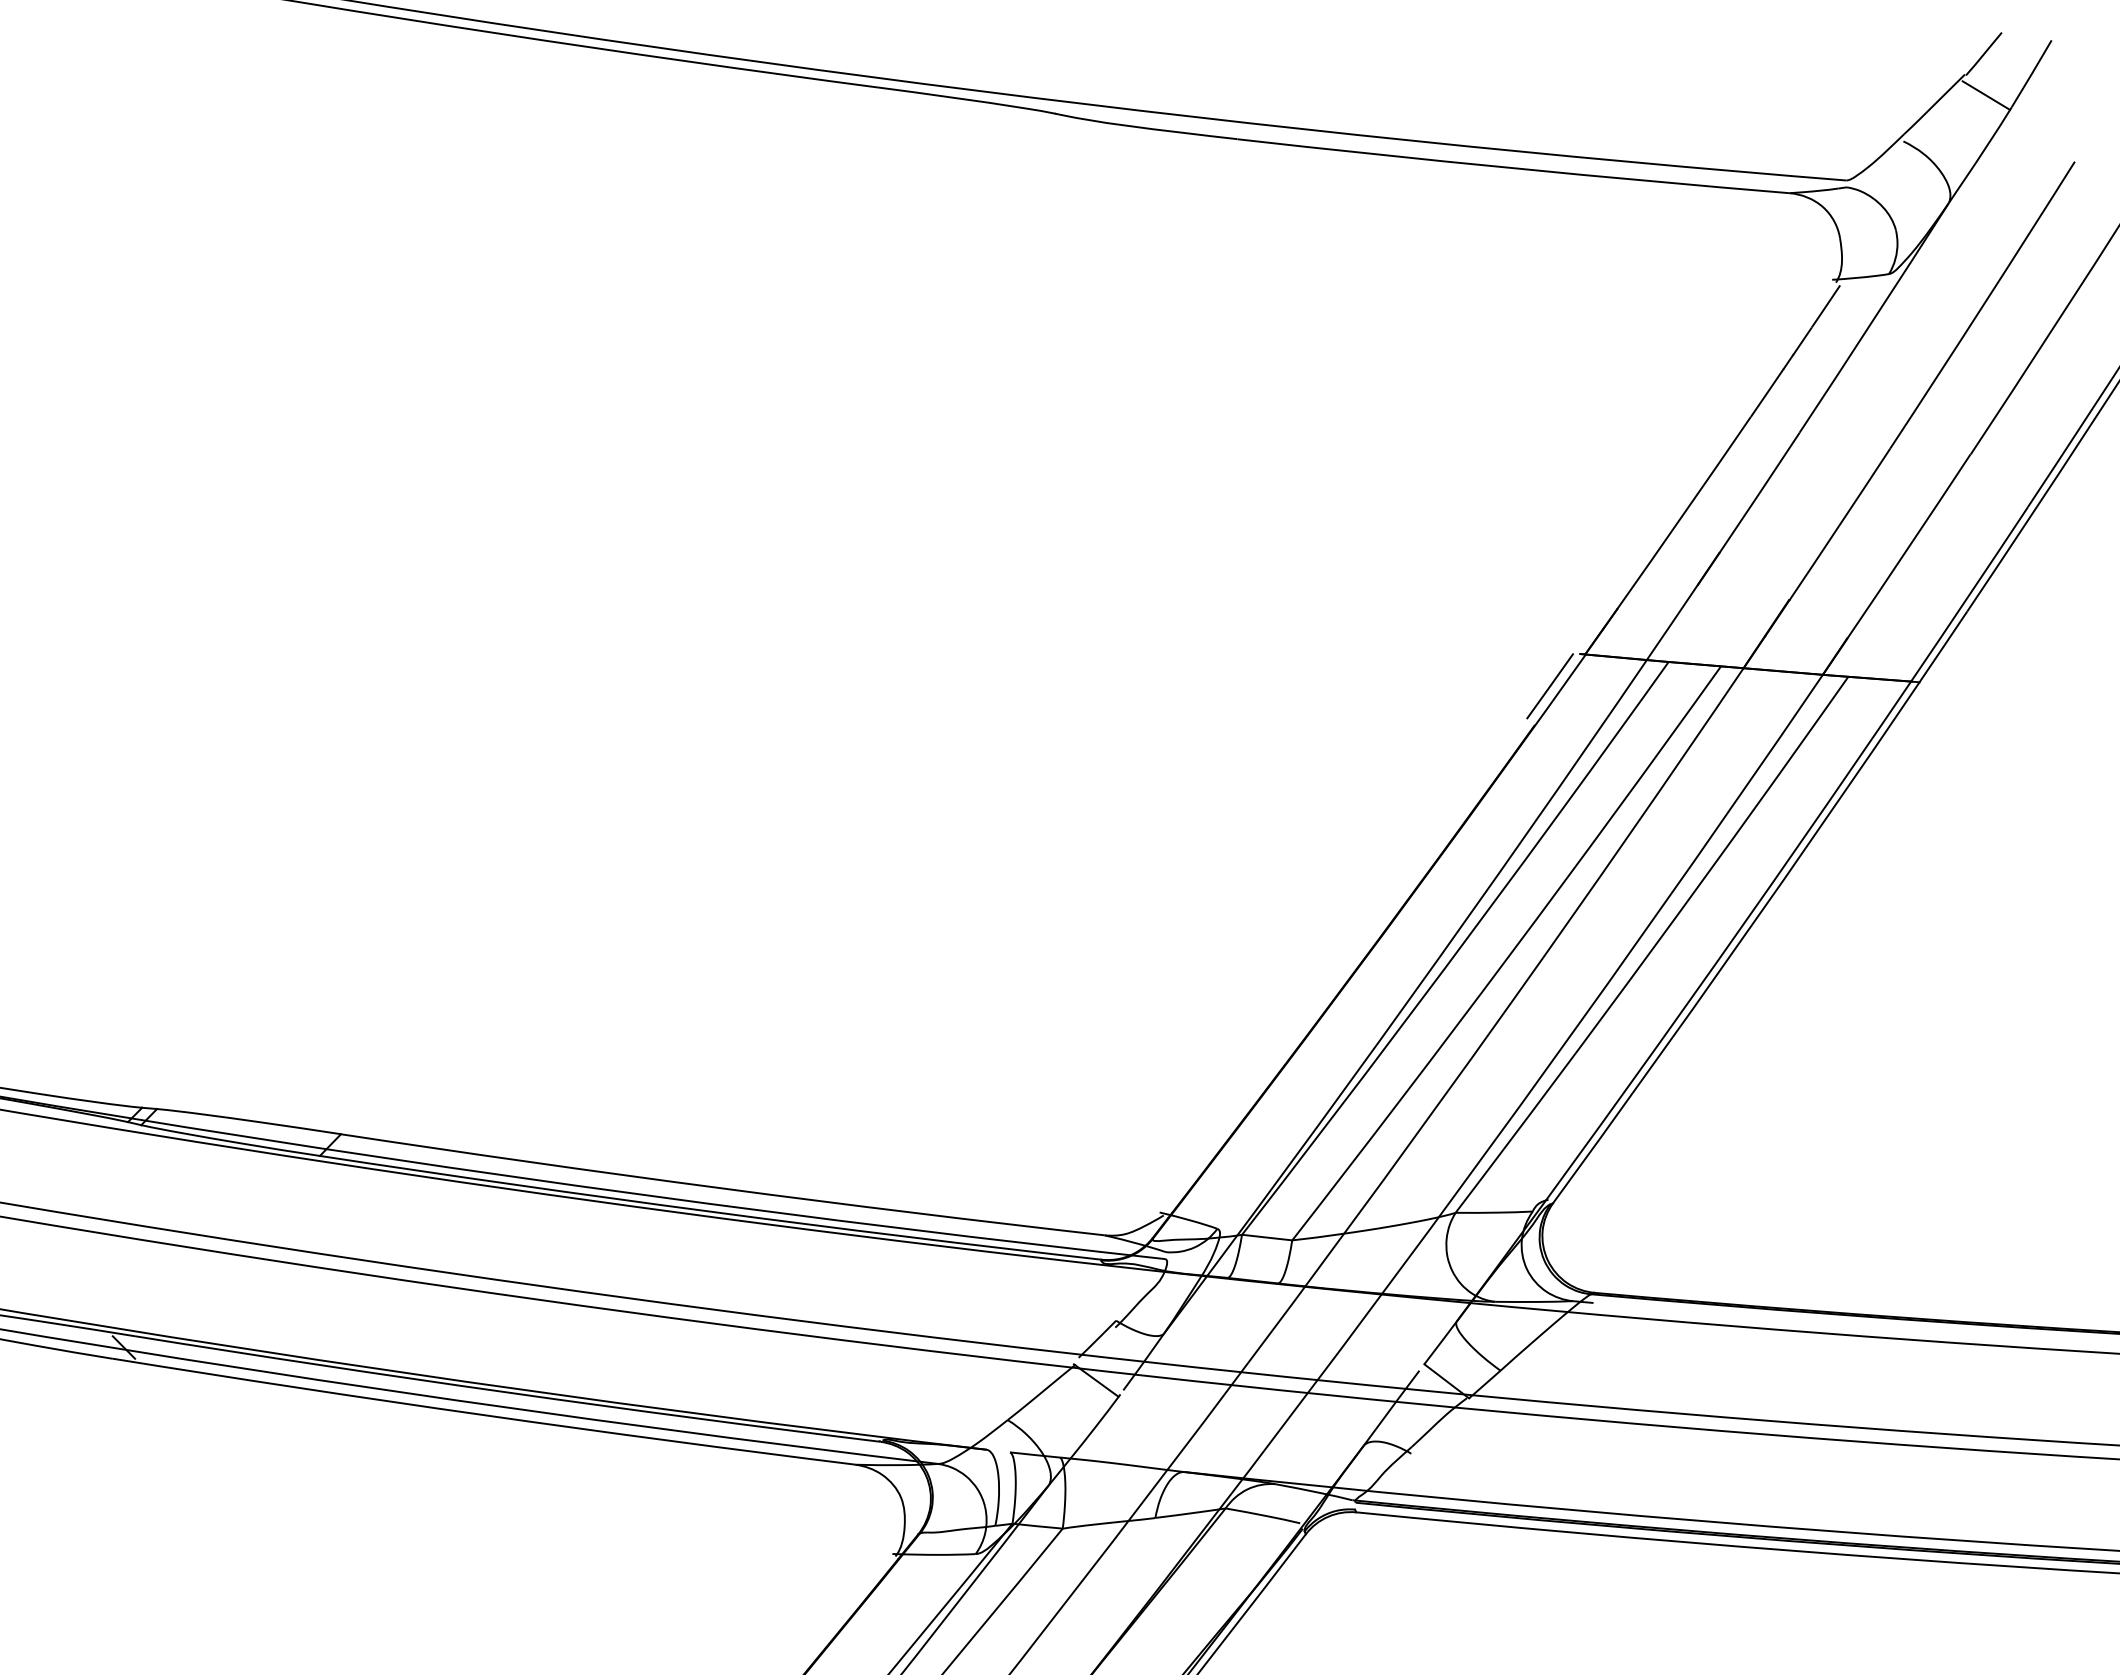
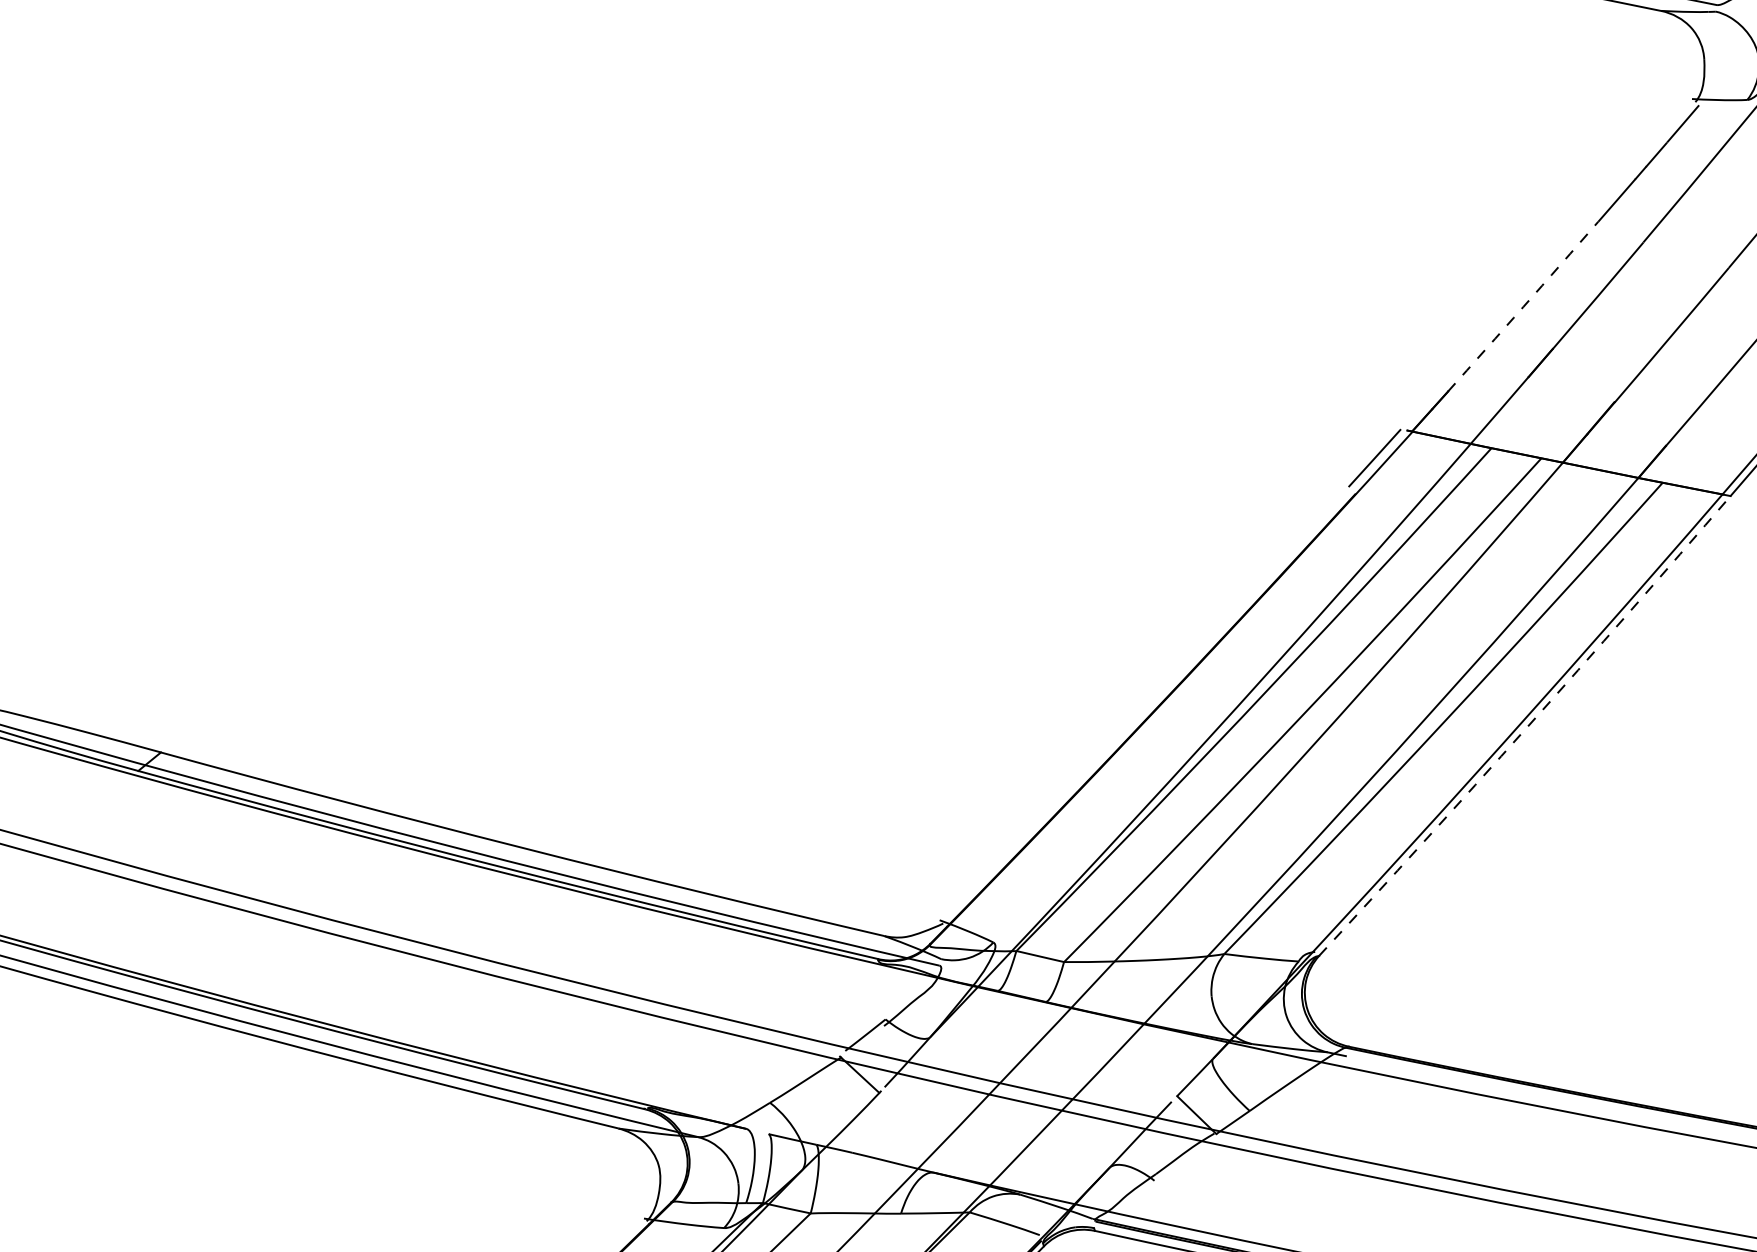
arc: (1684, 513) -> (1523, 307), solid -> dashed
arc: (1738, 944) -> (1526, 727), solid -> dashed

